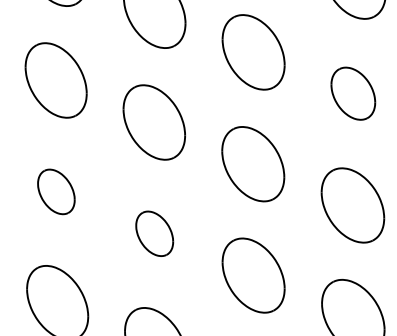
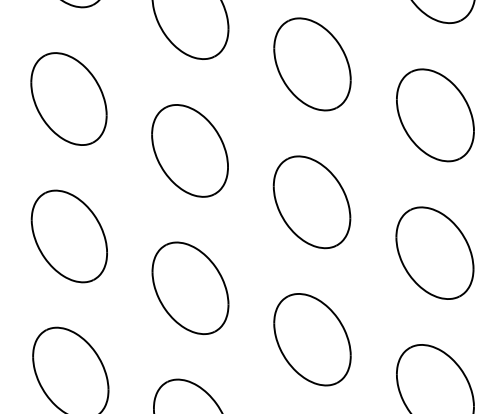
part: (353, 93) -> (435, 115), size x1.43
part: (55, 191) -> (68, 236), size x1.67
part: (154, 233) -> (190, 287), size x1.67

